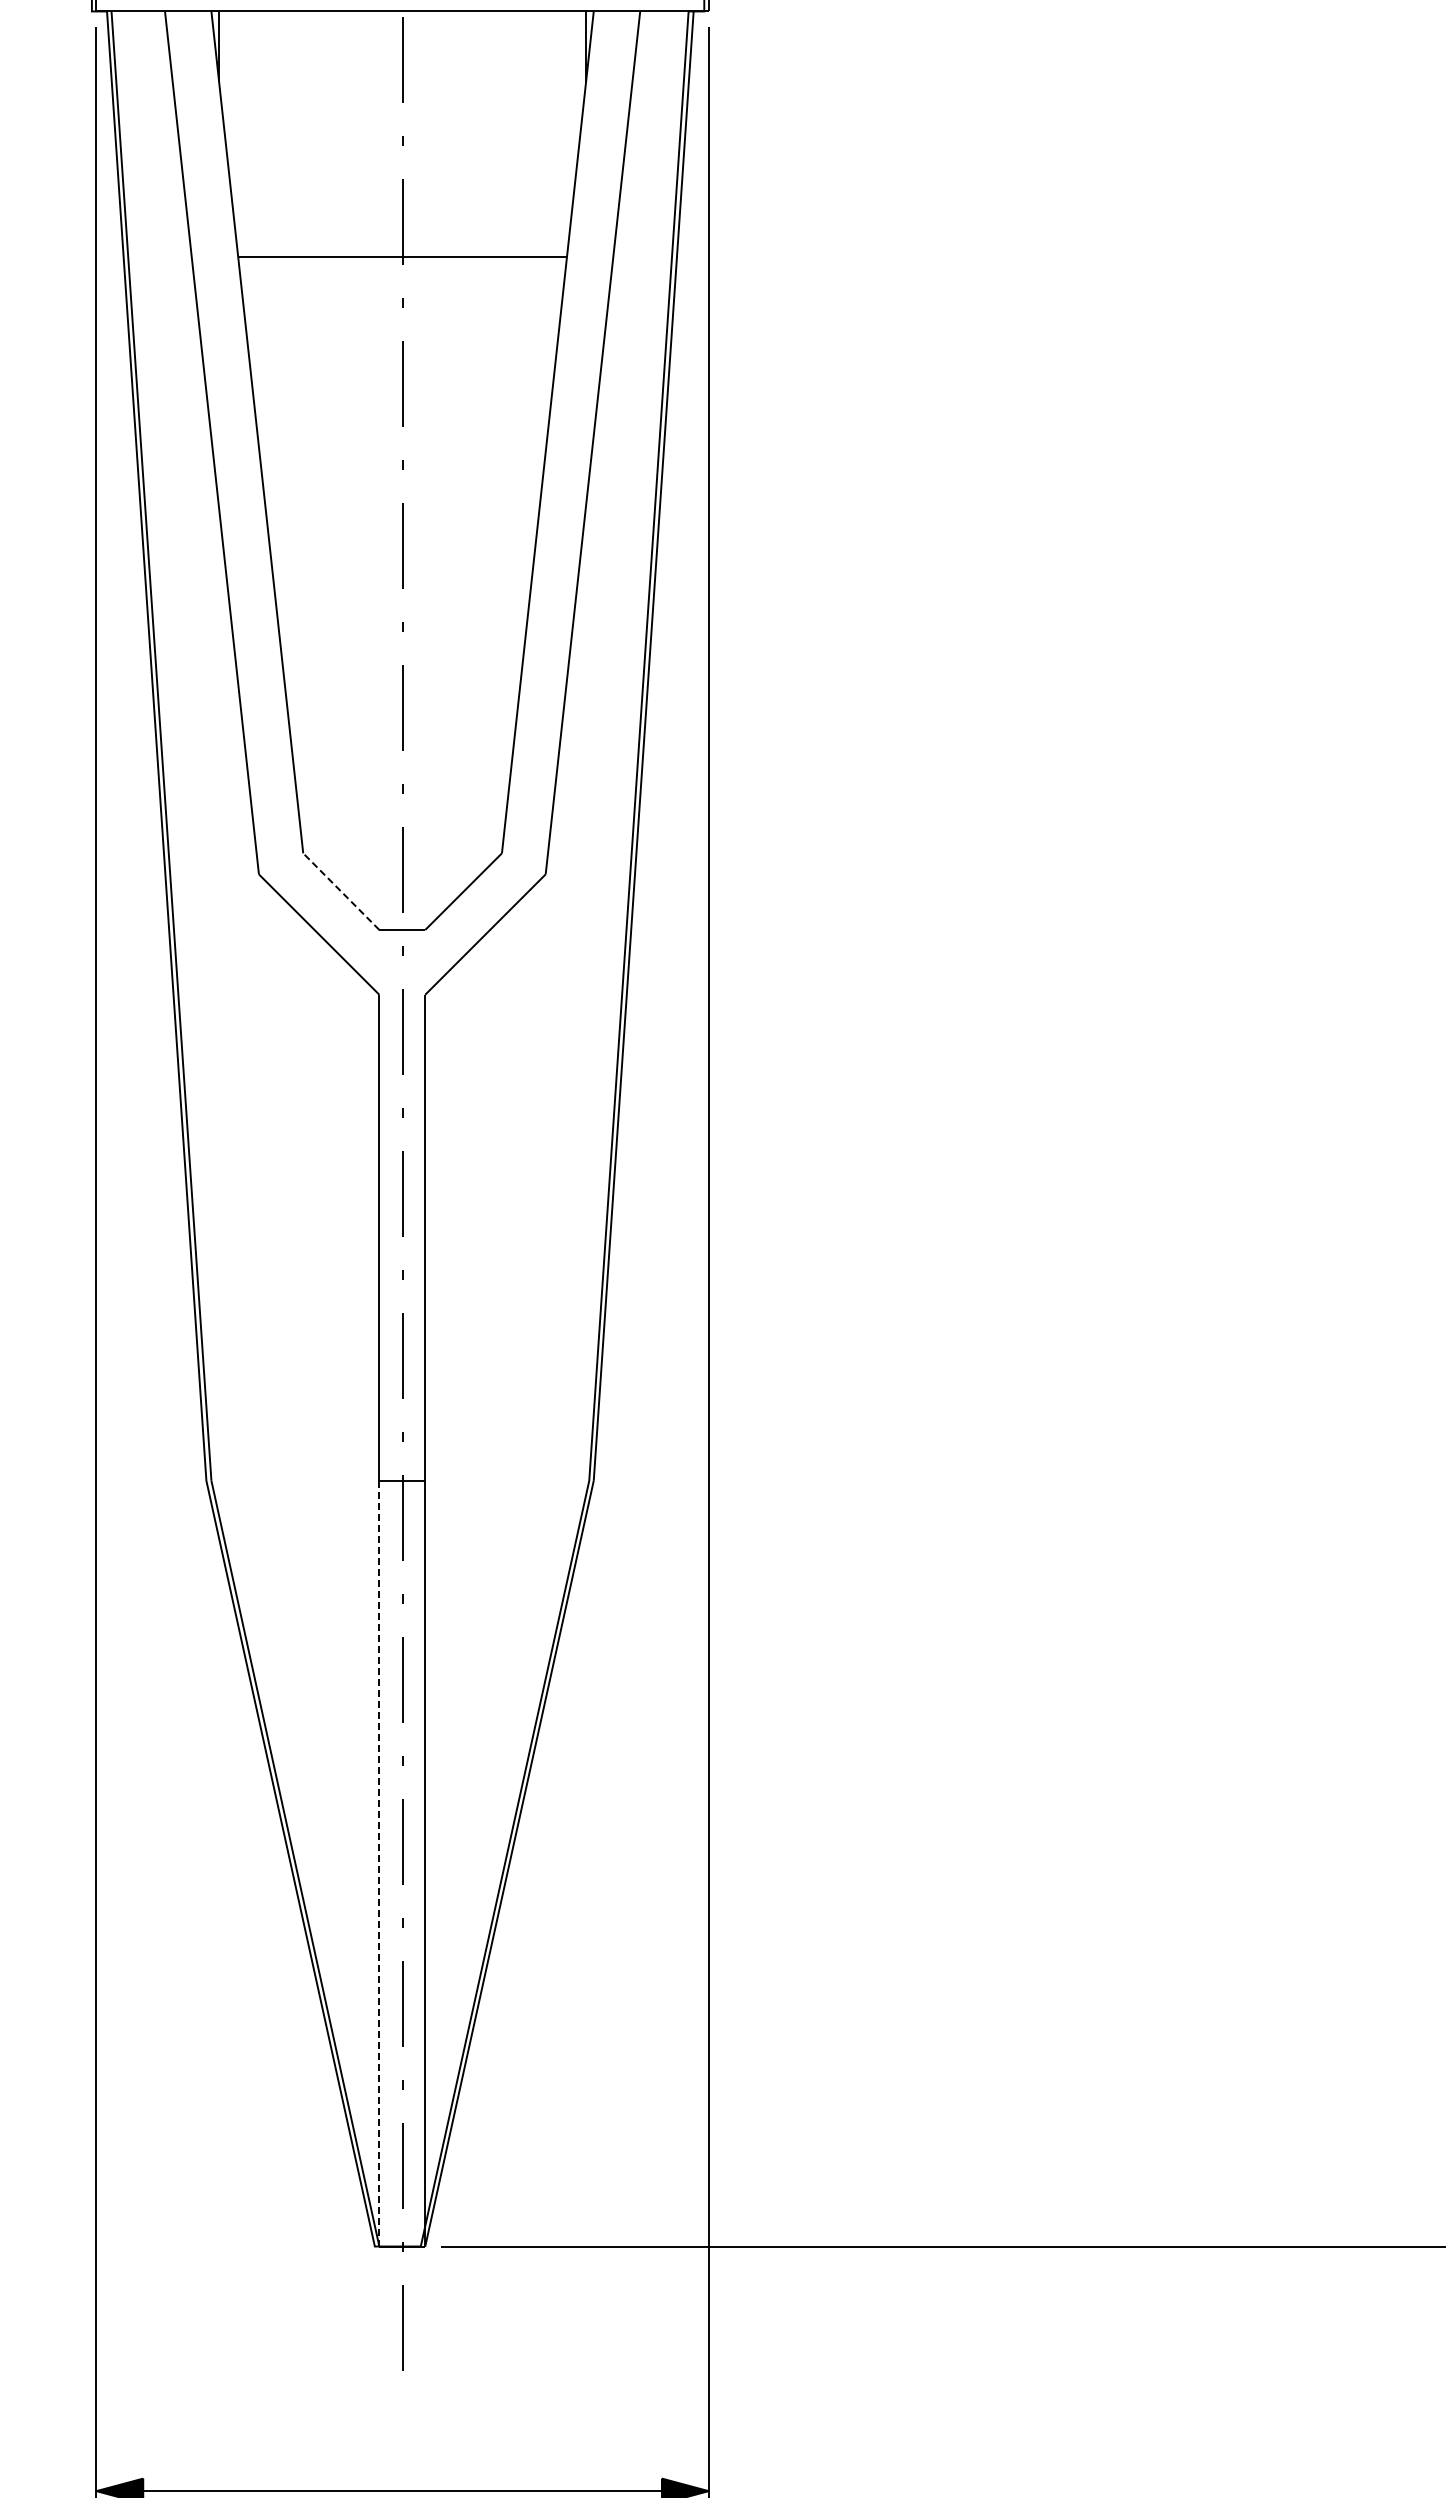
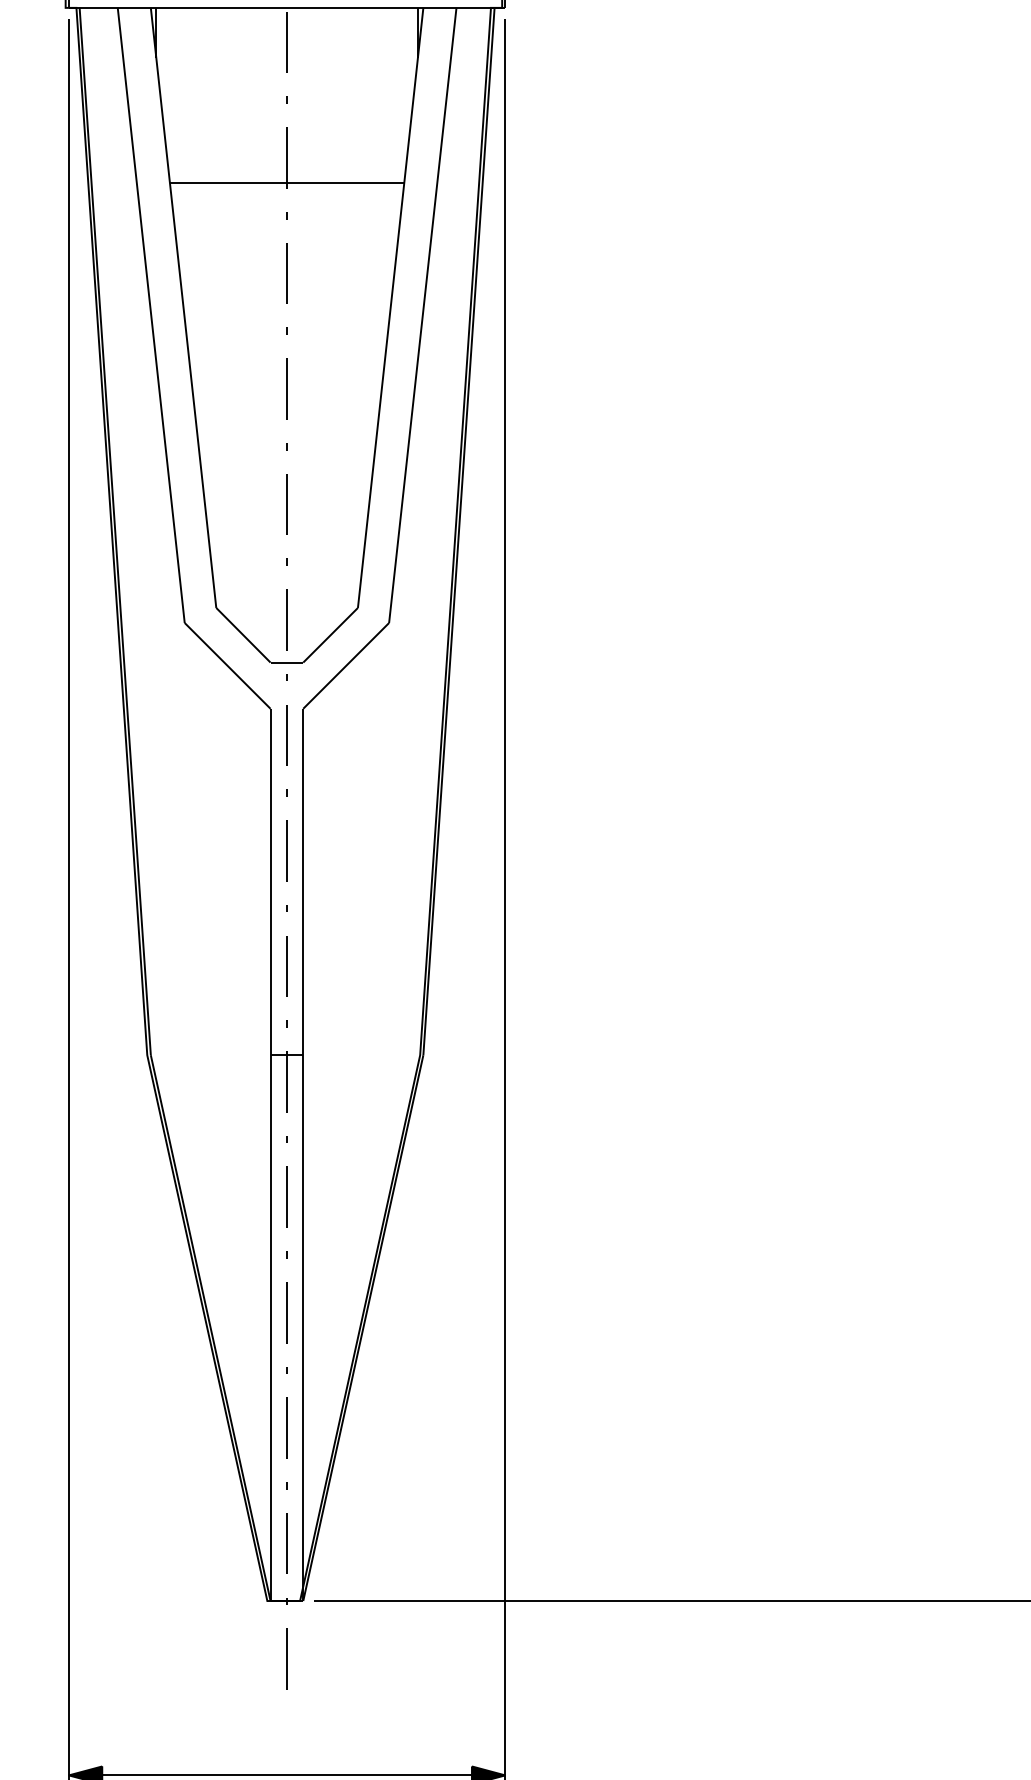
line: (340, 891) -> (242, 635), dashed -> solid
line: (379, 1863) -> (270, 1328), dashed -> solid

